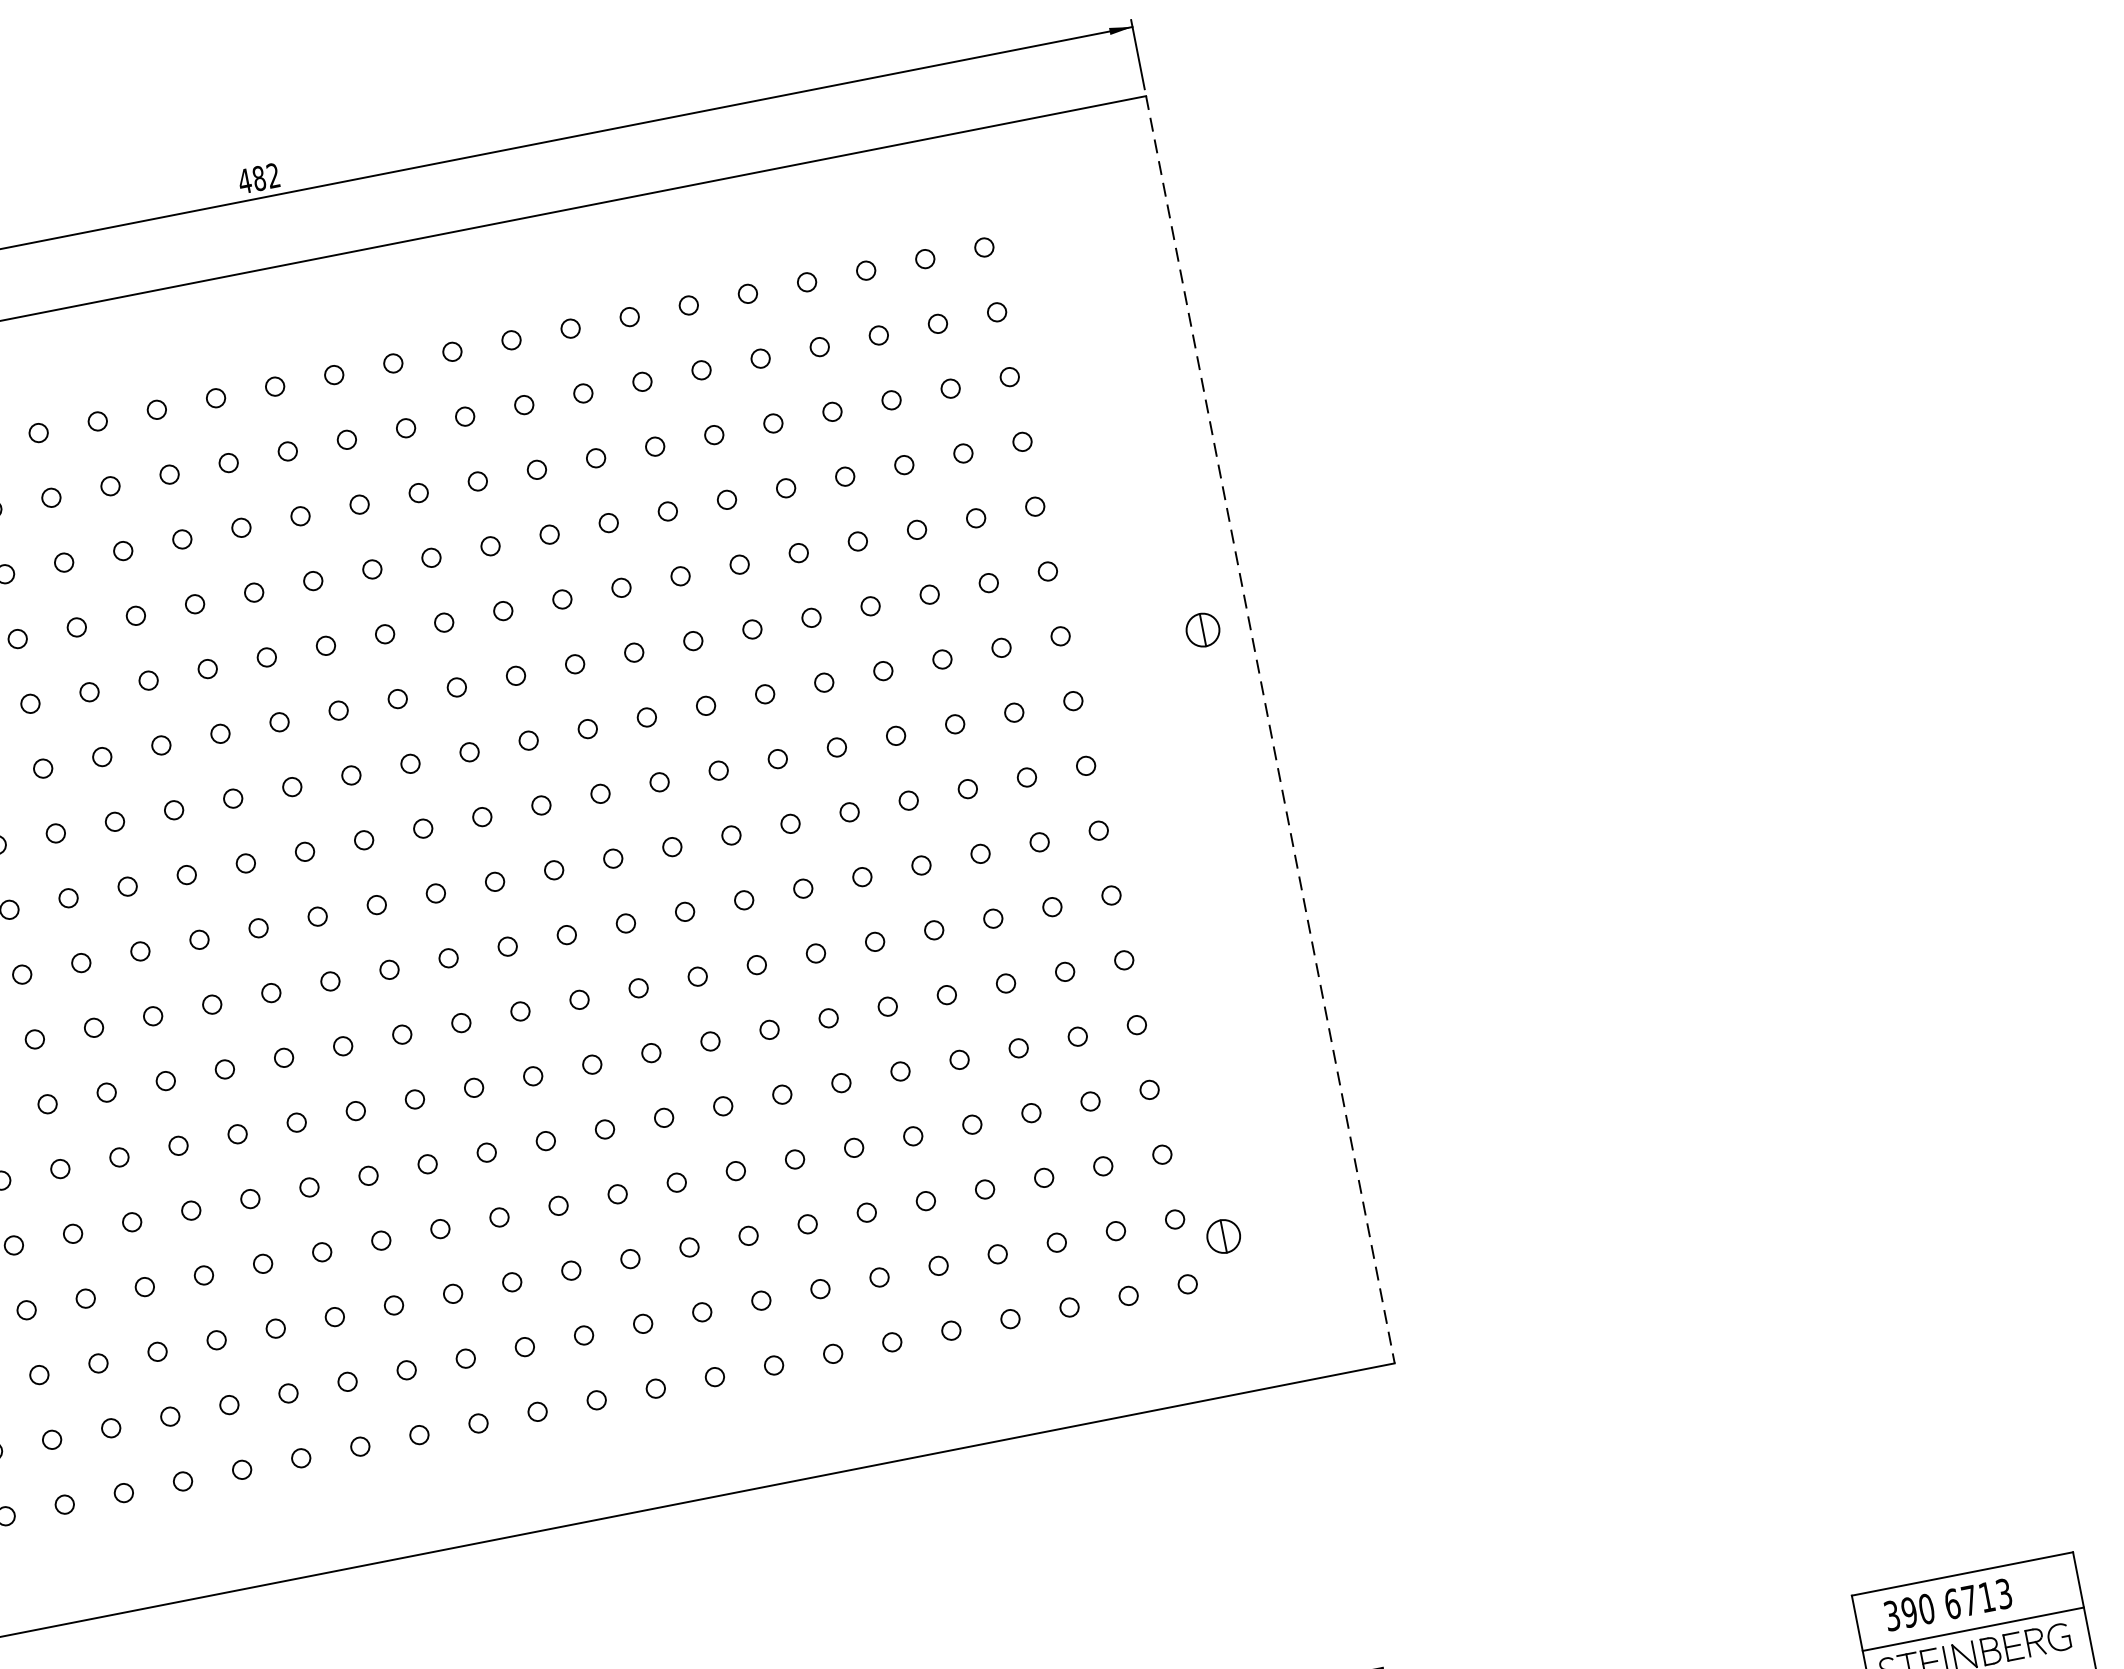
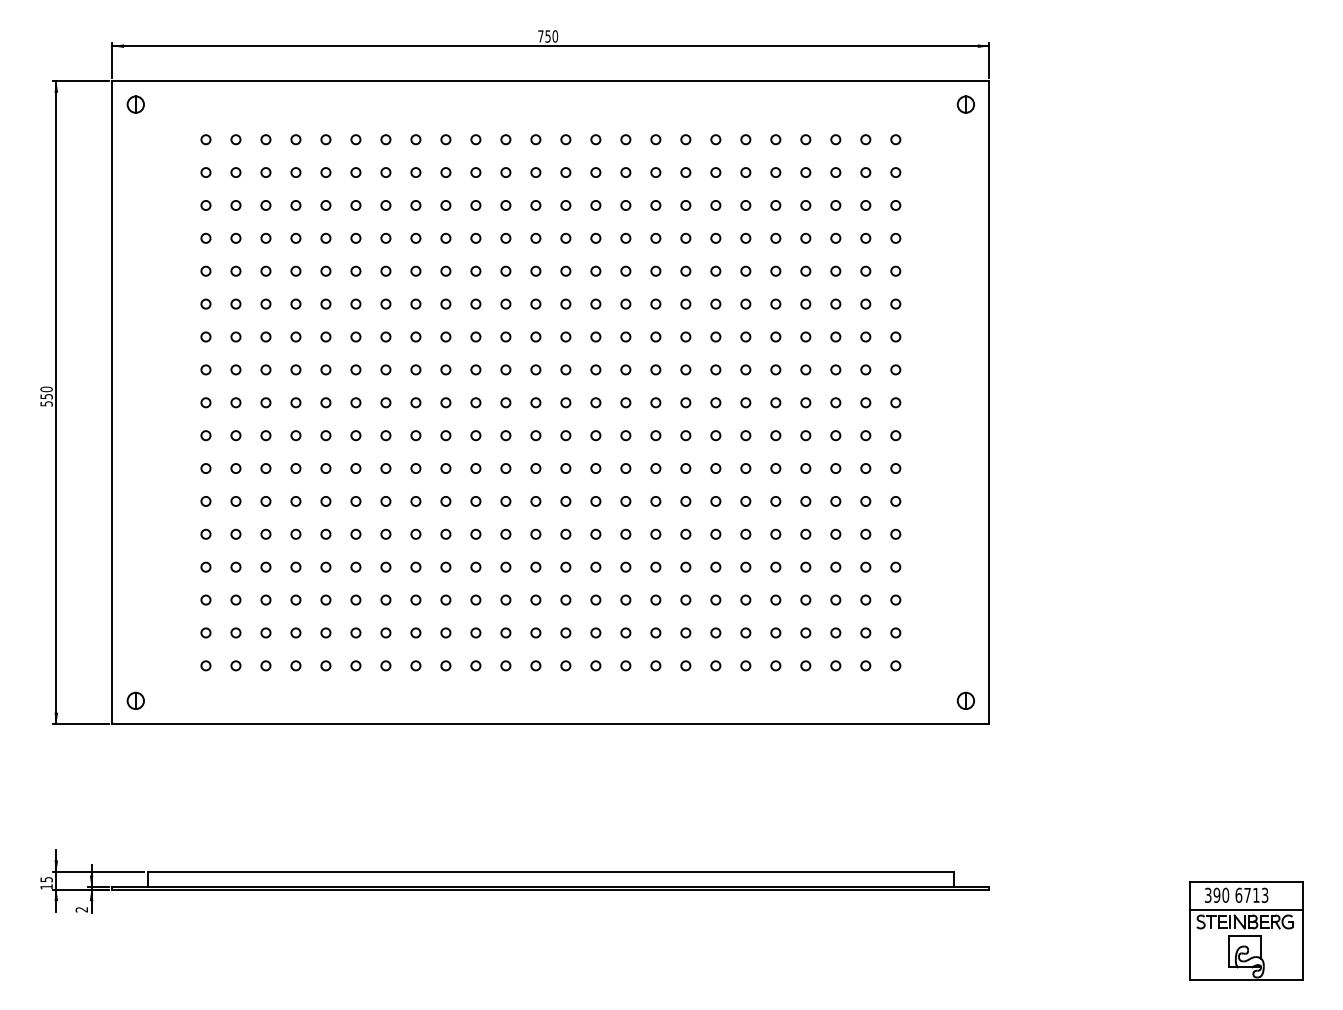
text: (258, 178) -> (547, 36), 482 -> 750
part: (1202, 630) -> (965, 104), moved
line: (1270, 729) -> (989, 402), dashed -> solid
part: (1222, 1235) -> (965, 700), moved

